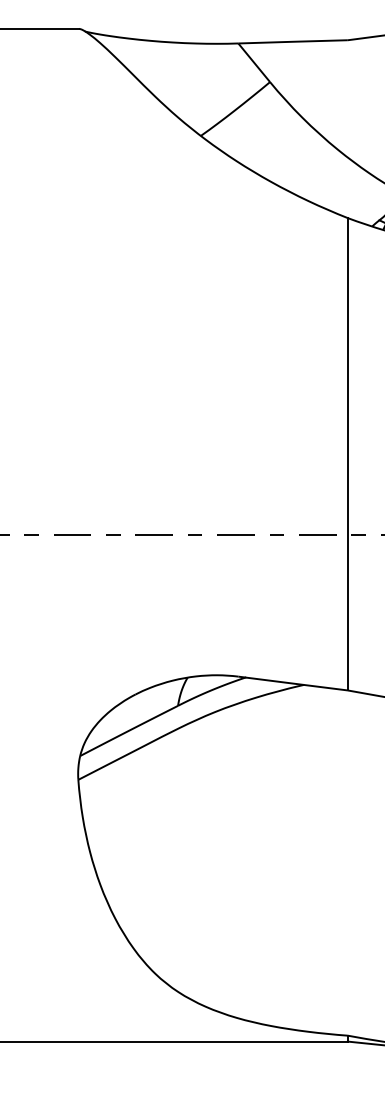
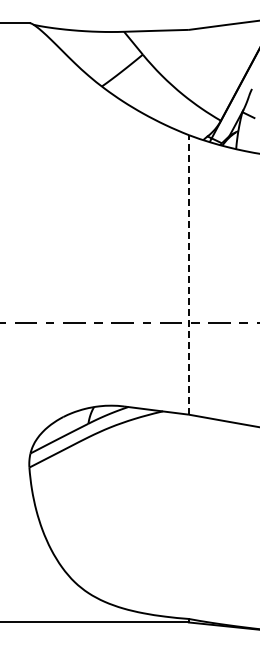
line: (347, 453) -> (188, 274), solid -> dashed

